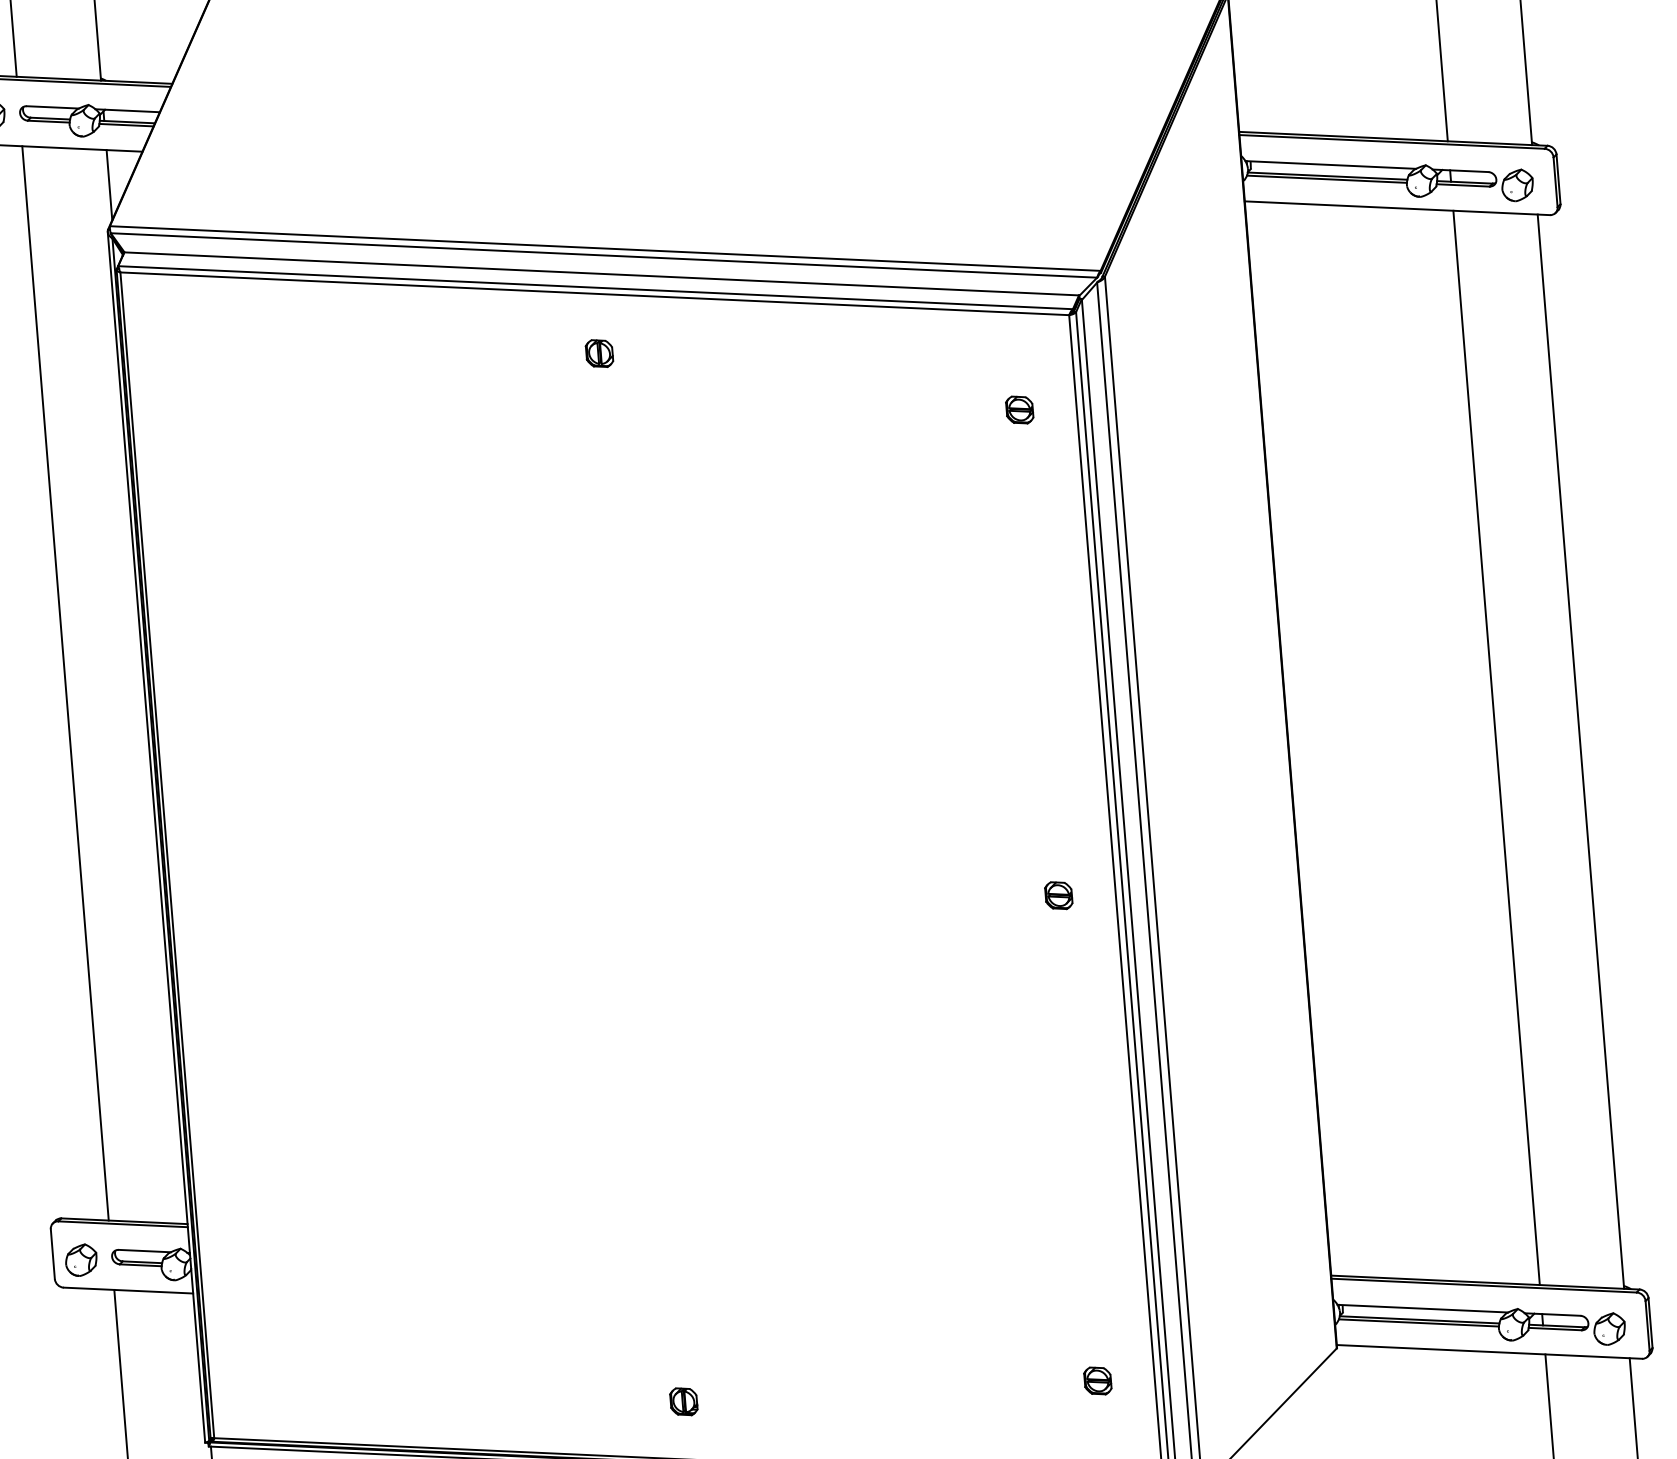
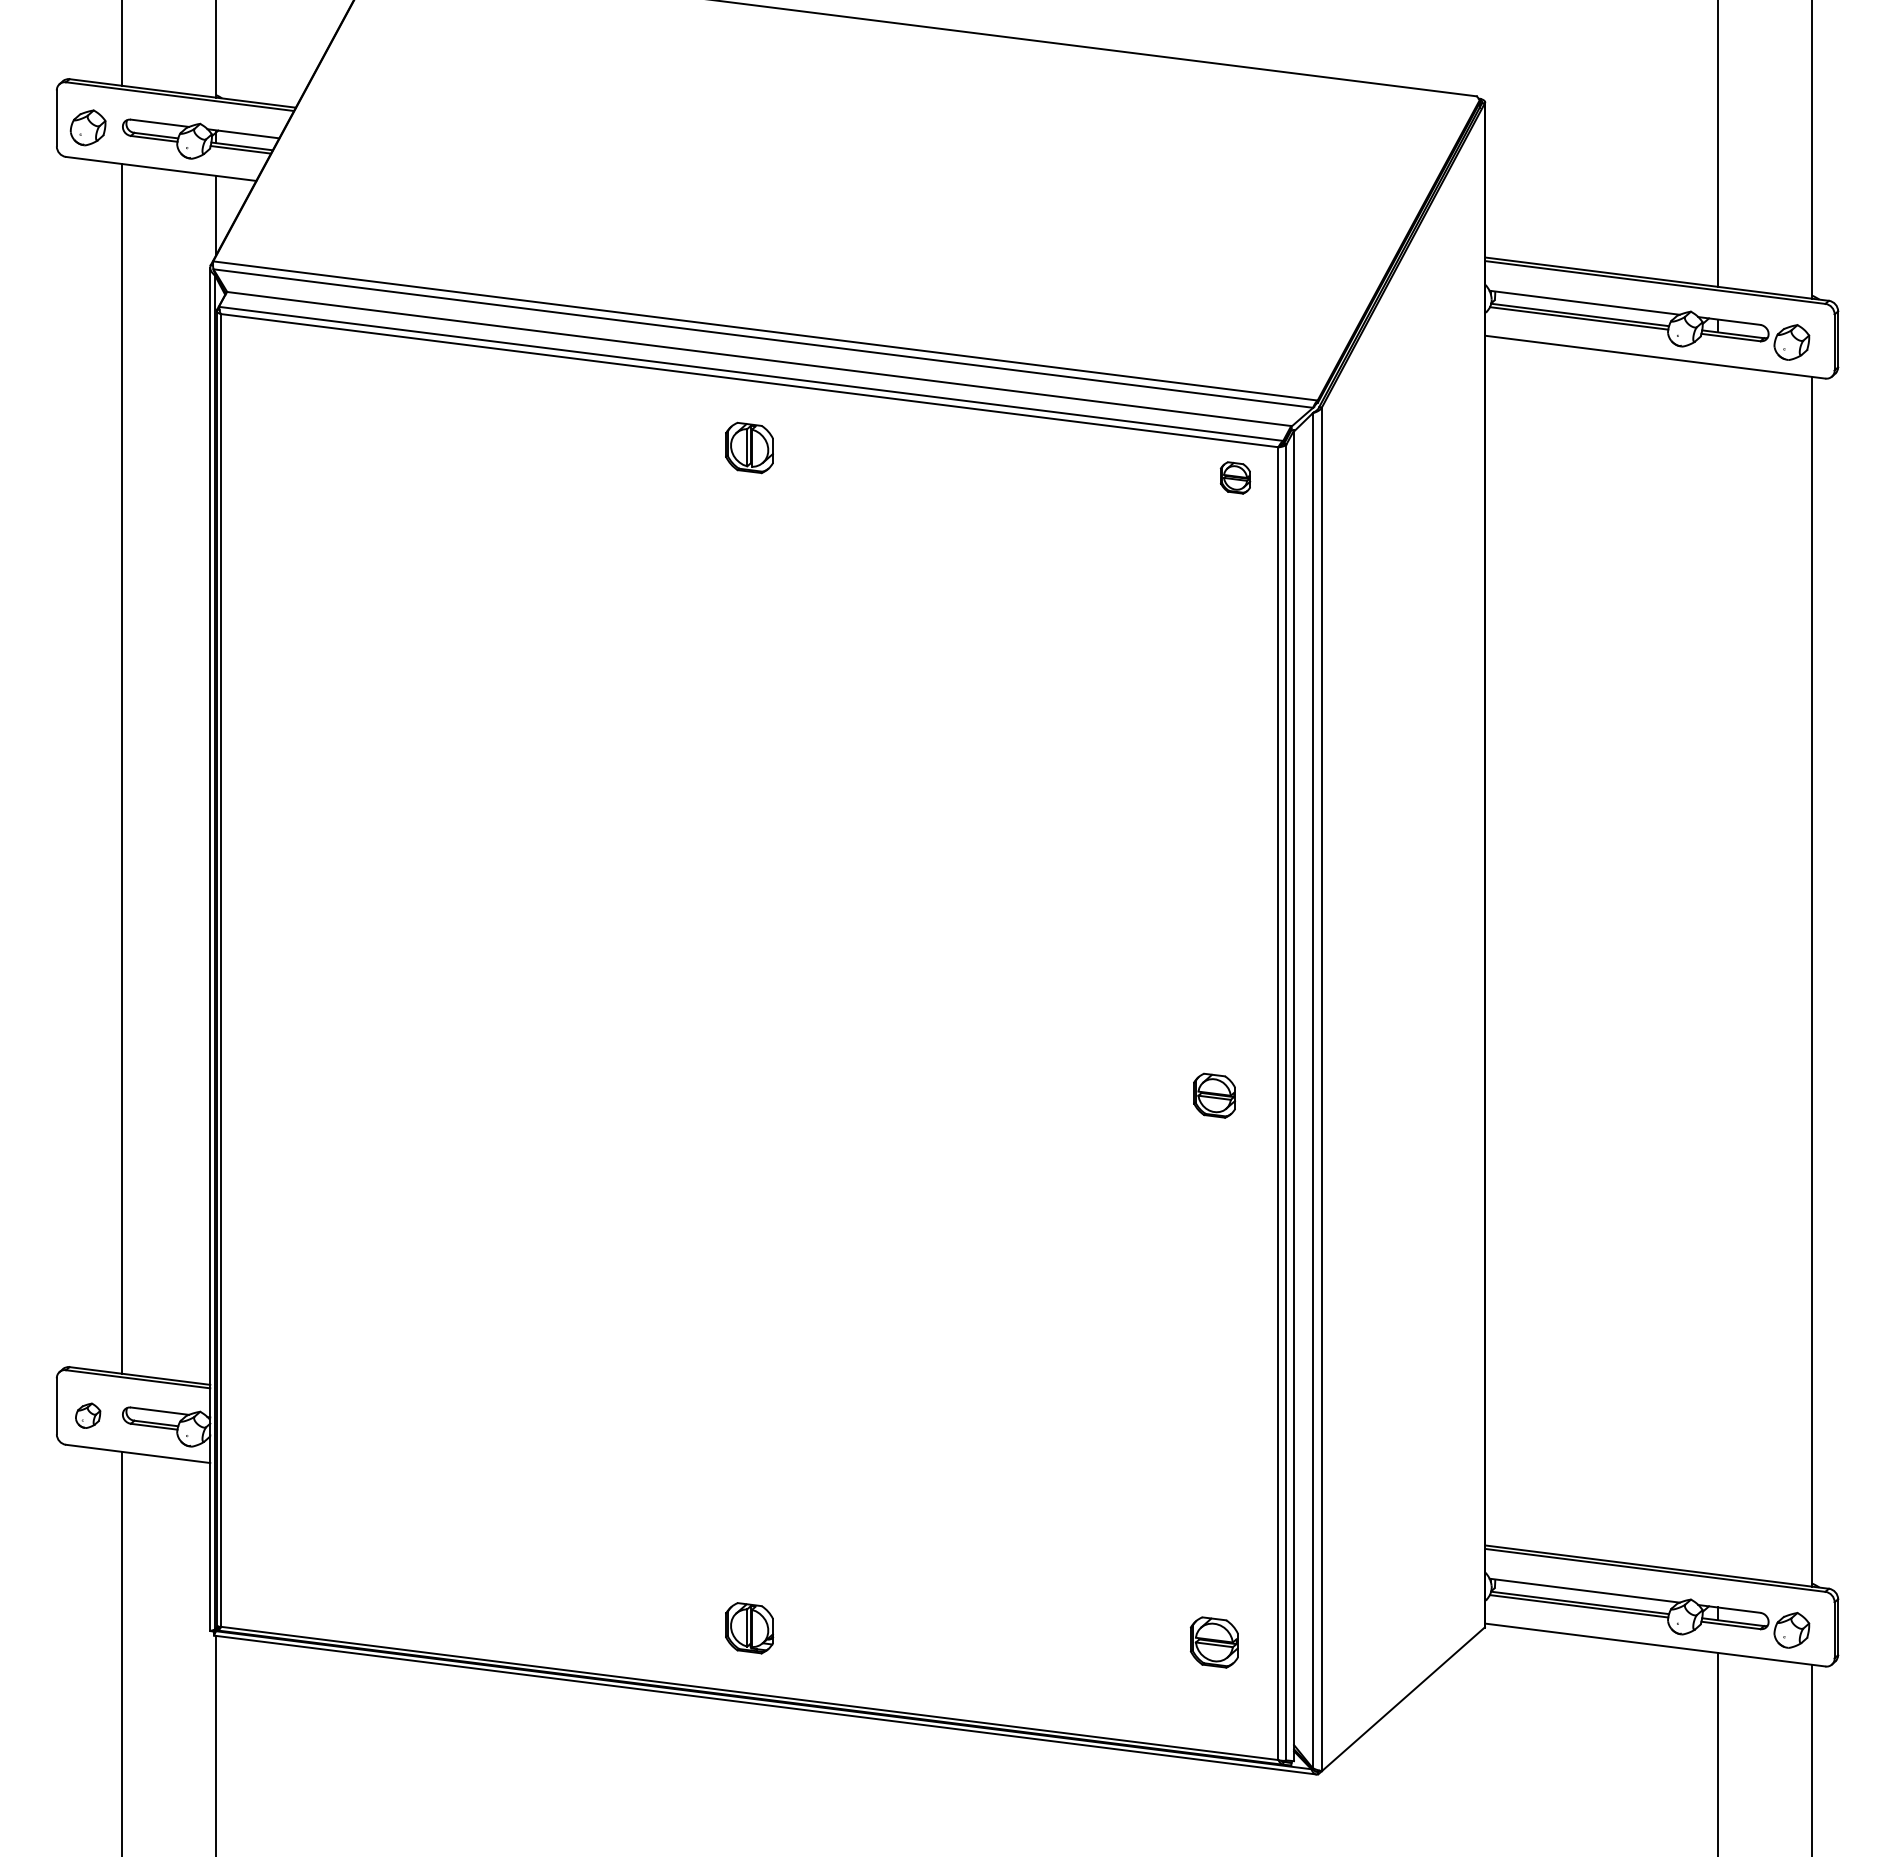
part: (599, 353) -> (749, 447), size x1.6
part: (1019, 409) -> (1235, 477), moved
line: (1496, 747) -> (1717, 969), removed
part: (1058, 895) -> (1214, 1095), size x1.4
part: (80, 1260) -> (87, 1415), size x0.7
part: (1097, 1380) -> (1214, 1641), size x1.6
part: (683, 1401) -> (749, 1628), size x1.6

